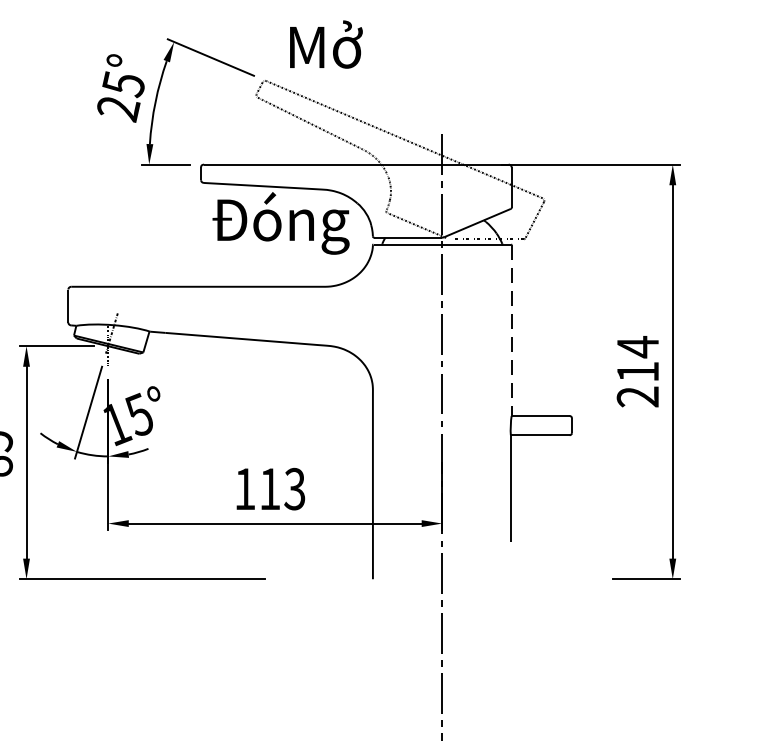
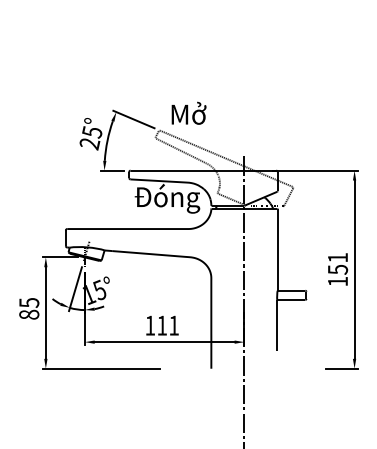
line: (511, 329) -> (277, 249), dashed -> solid
text: (637, 371) -> (337, 269), 214 -> 151
text: (293, 488) -> (173, 325), 113 -> 111

